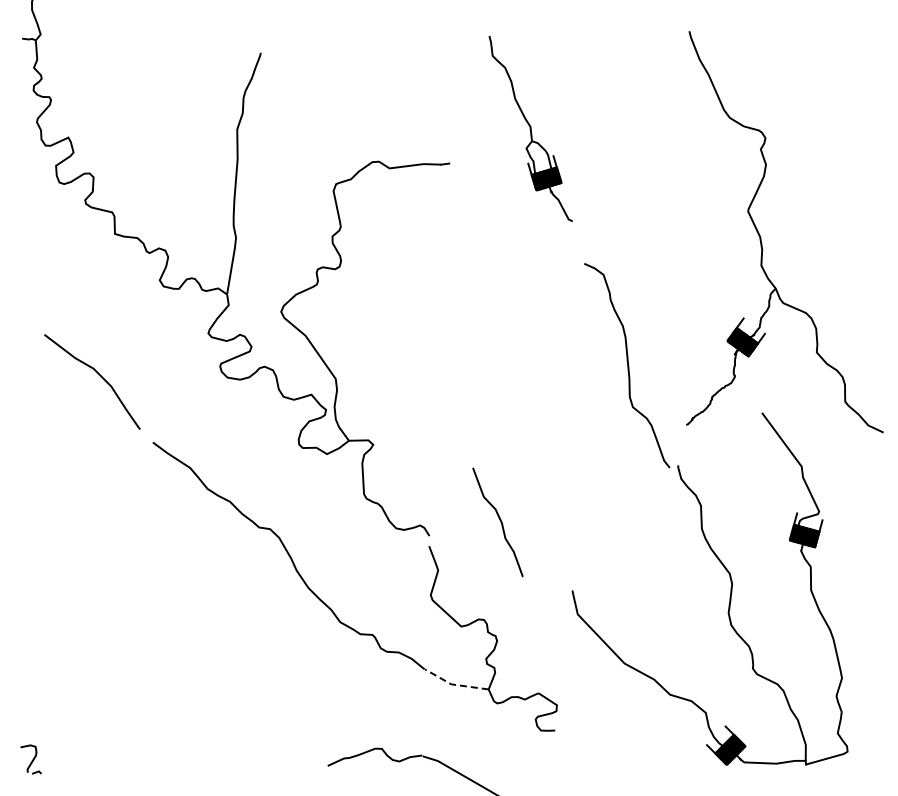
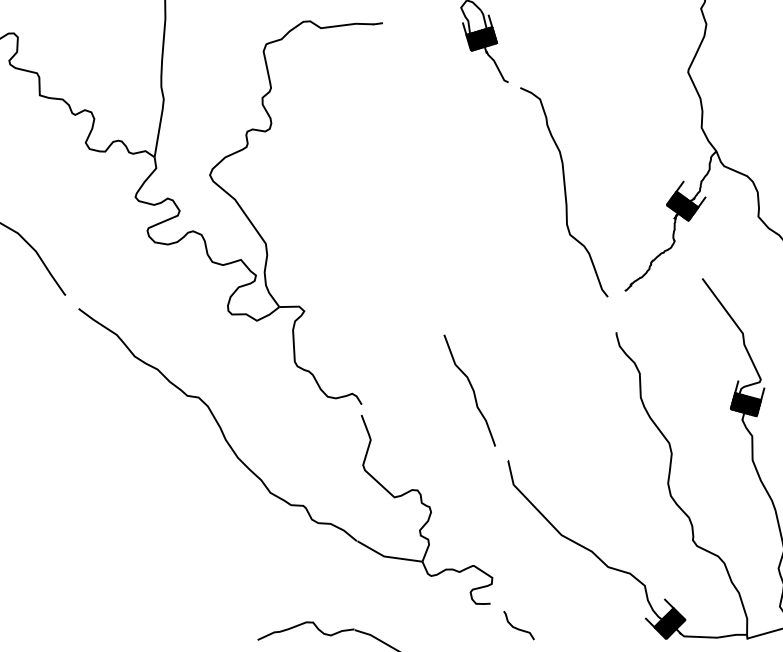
curve: (627, 365) -> (564, 192), moved
curve: (499, 520) -> (471, 388), moved
line: (454, 684) -> (387, 556), dashed -> solid
curve: (580, 753) -> (516, 627), added

